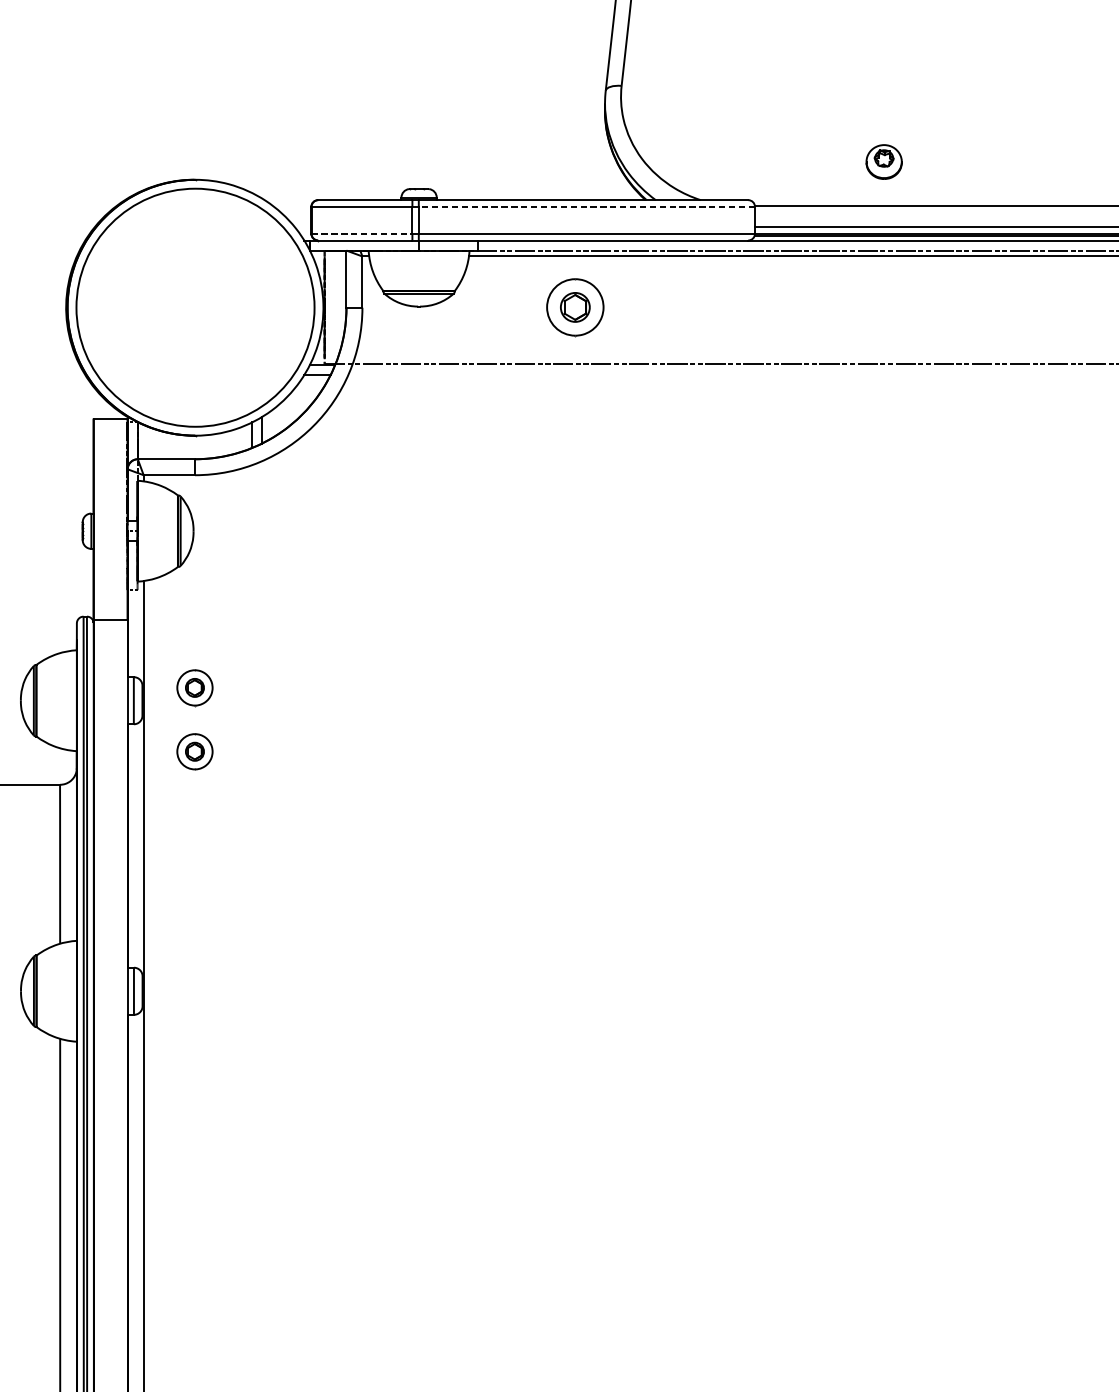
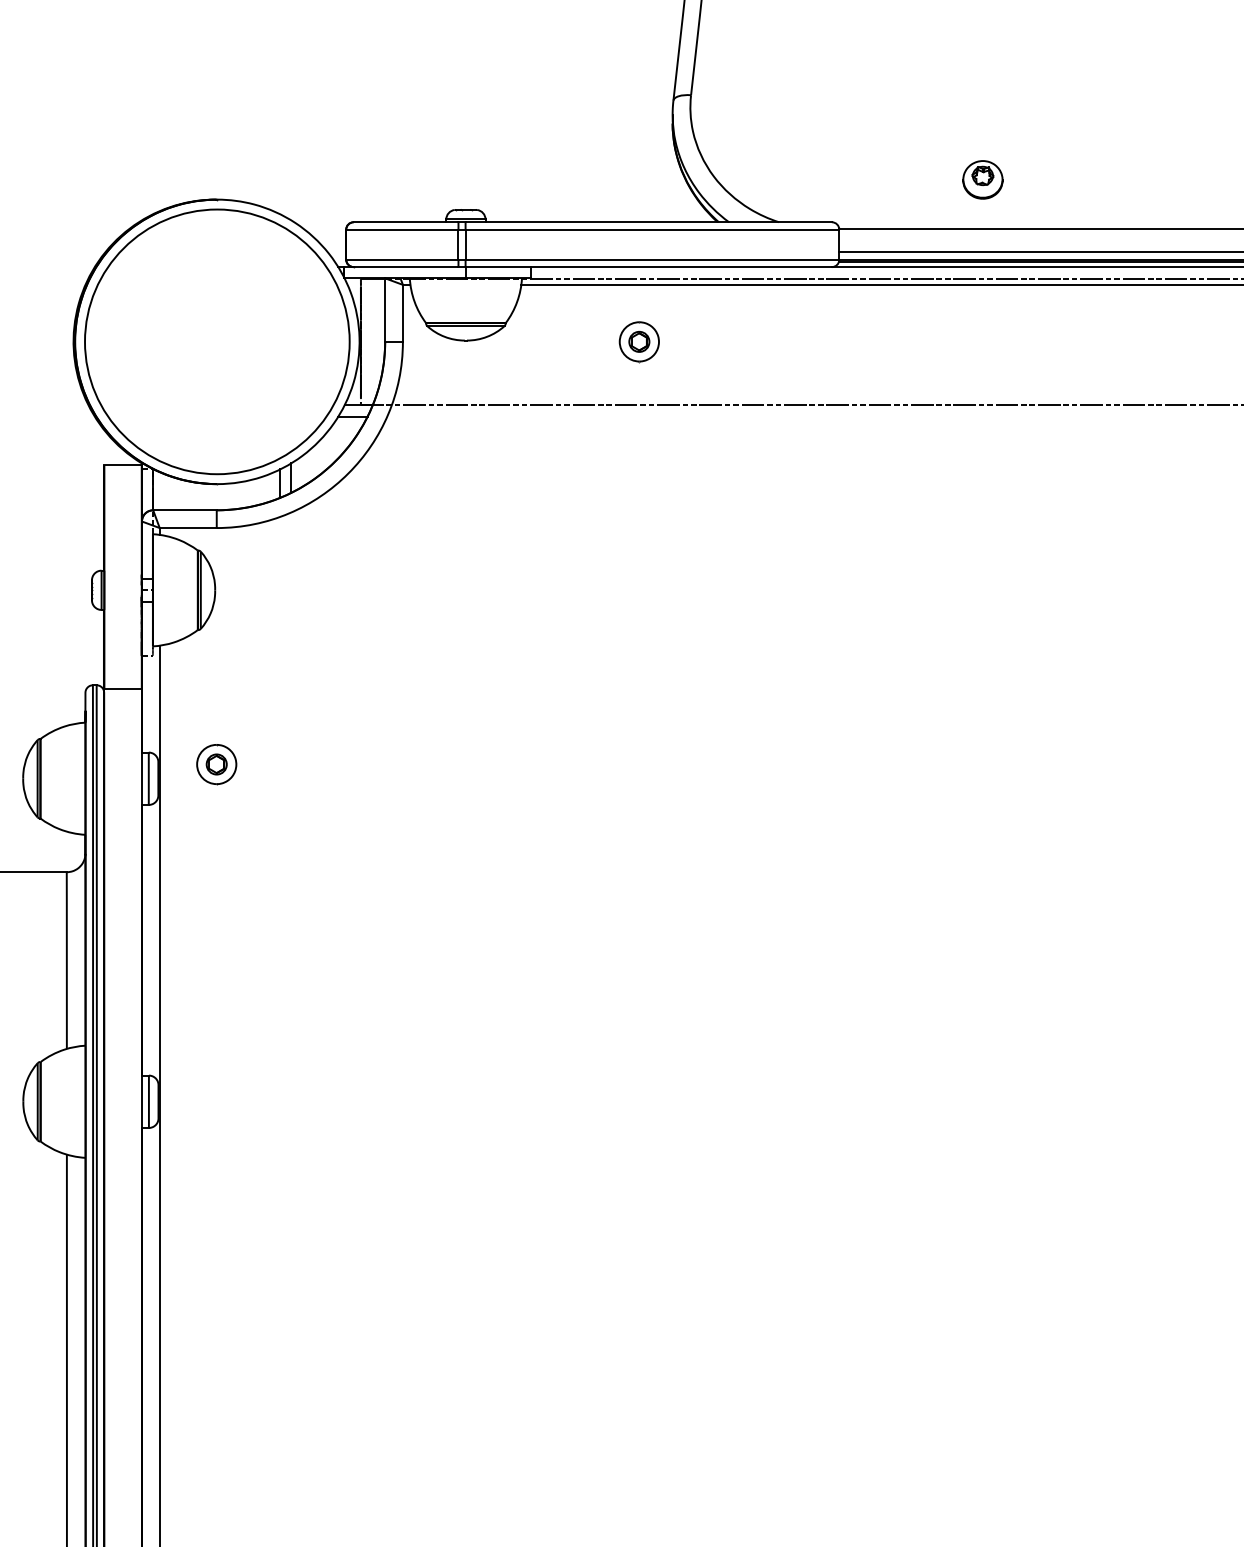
line: (586, 206) -> (652, 229), dashed -> solid
line: (362, 233) -> (402, 259), dashed -> solid
part: (574, 308) -> (638, 342), size x0.62
part: (194, 751) -> (216, 835), removed

